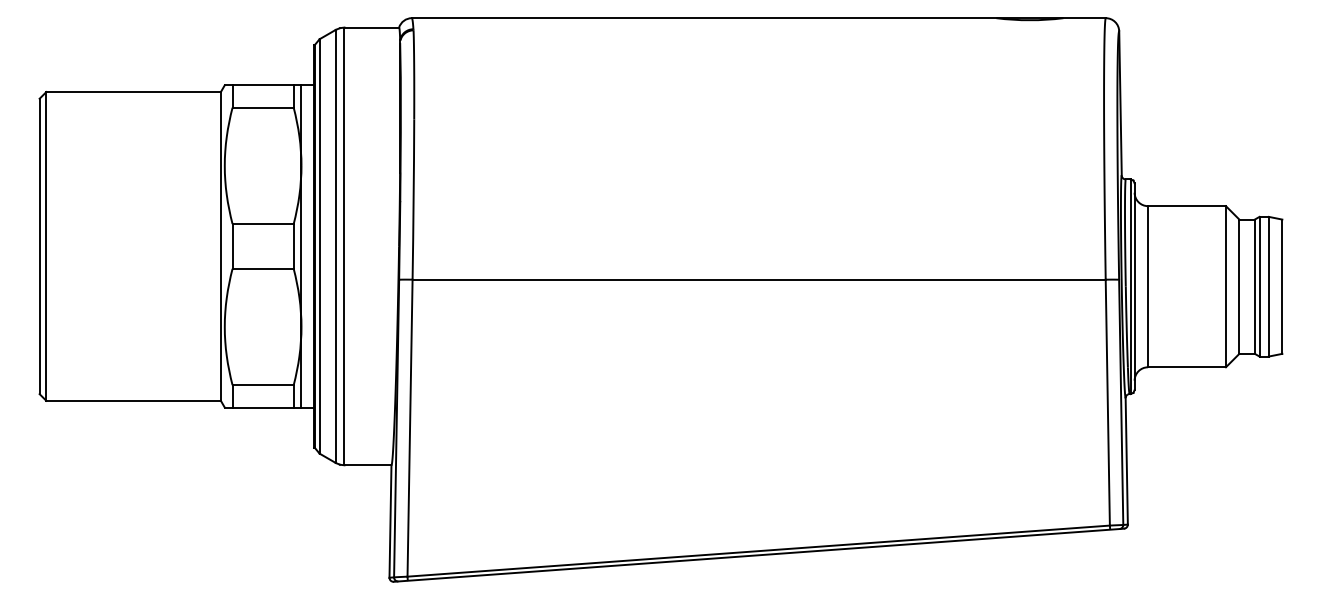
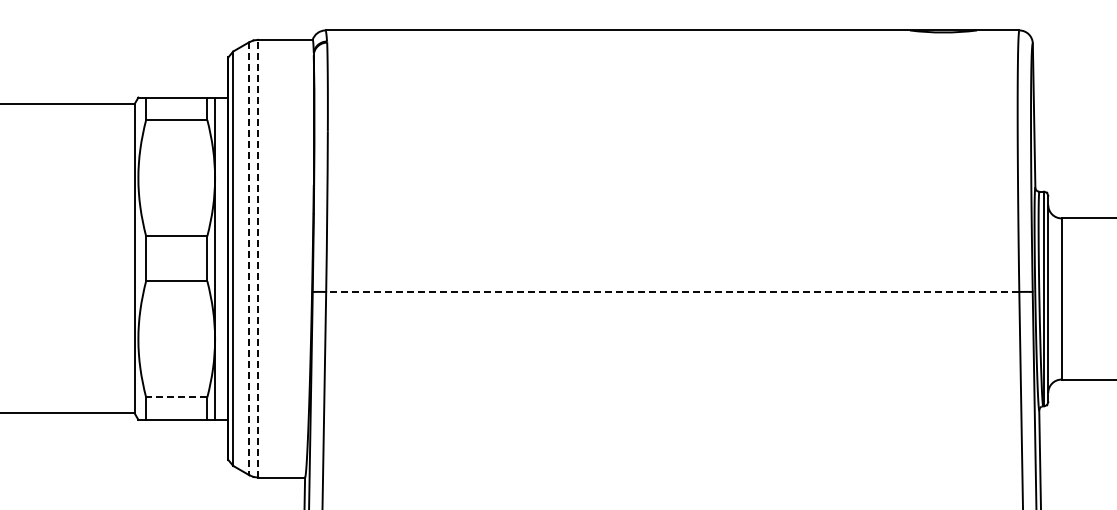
line: (335, 246) -> (249, 258), solid -> dashed
line: (344, 246) -> (258, 258), solid -> dashed
line: (759, 279) -> (673, 291), solid -> dashed
line: (263, 385) -> (177, 397), solid -> dashed

